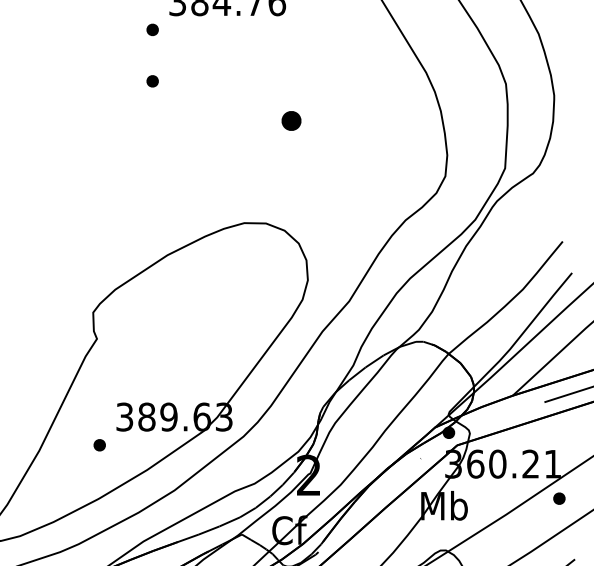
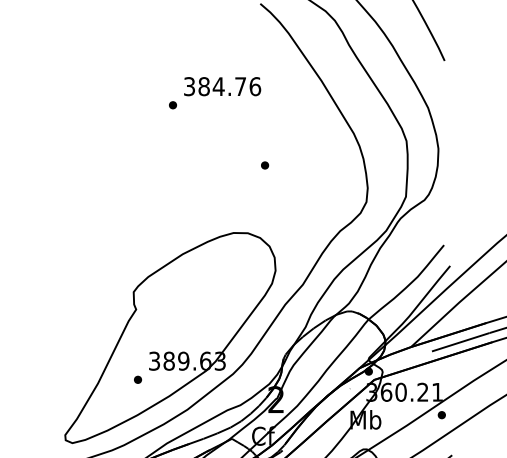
part: (151, 81) -> (172, 139), removed
part: (292, 121) -> (265, 165), size x0.62

